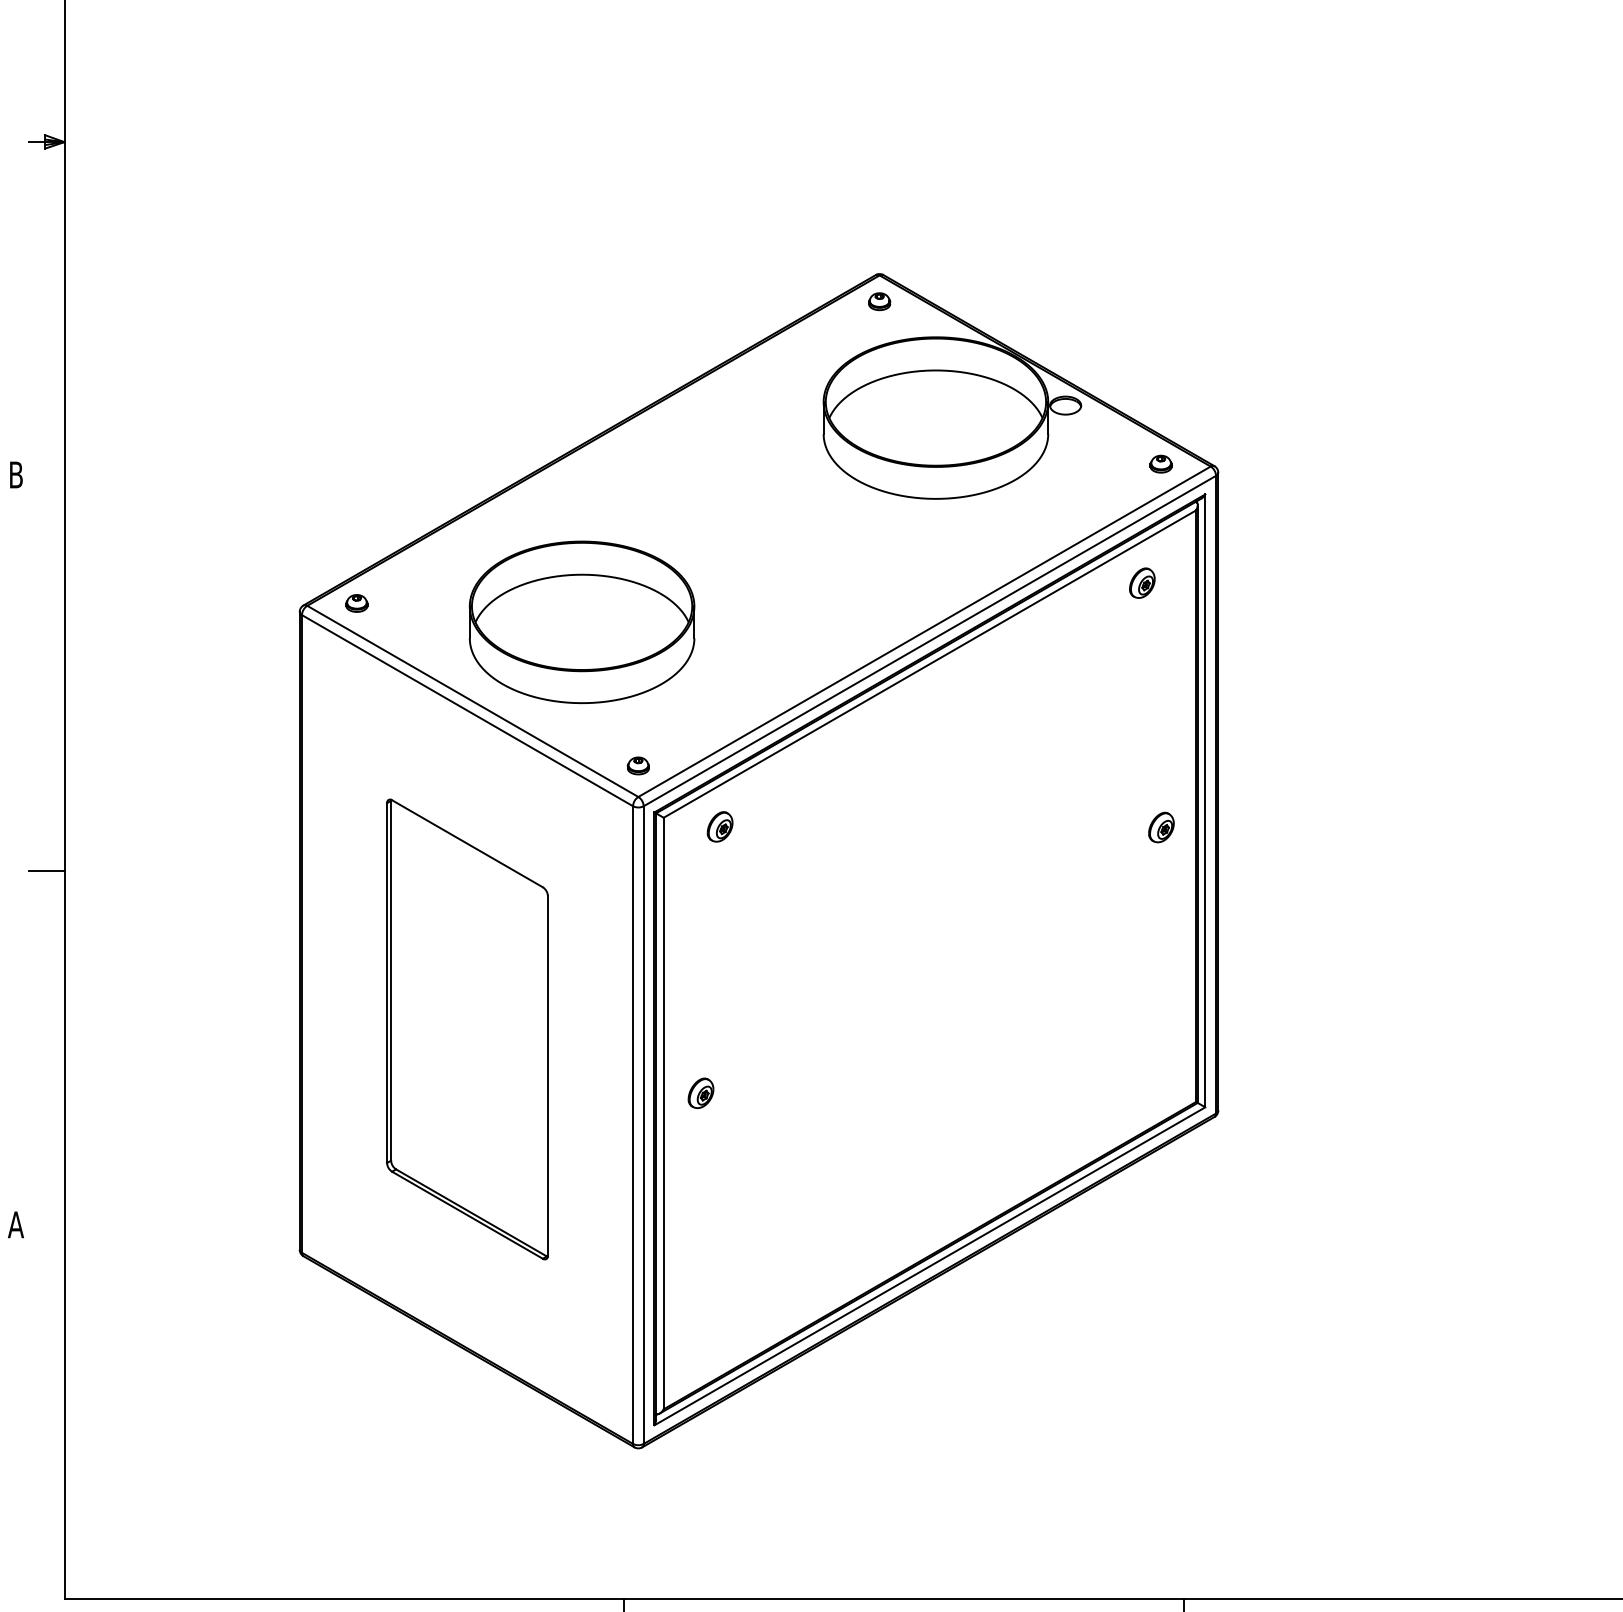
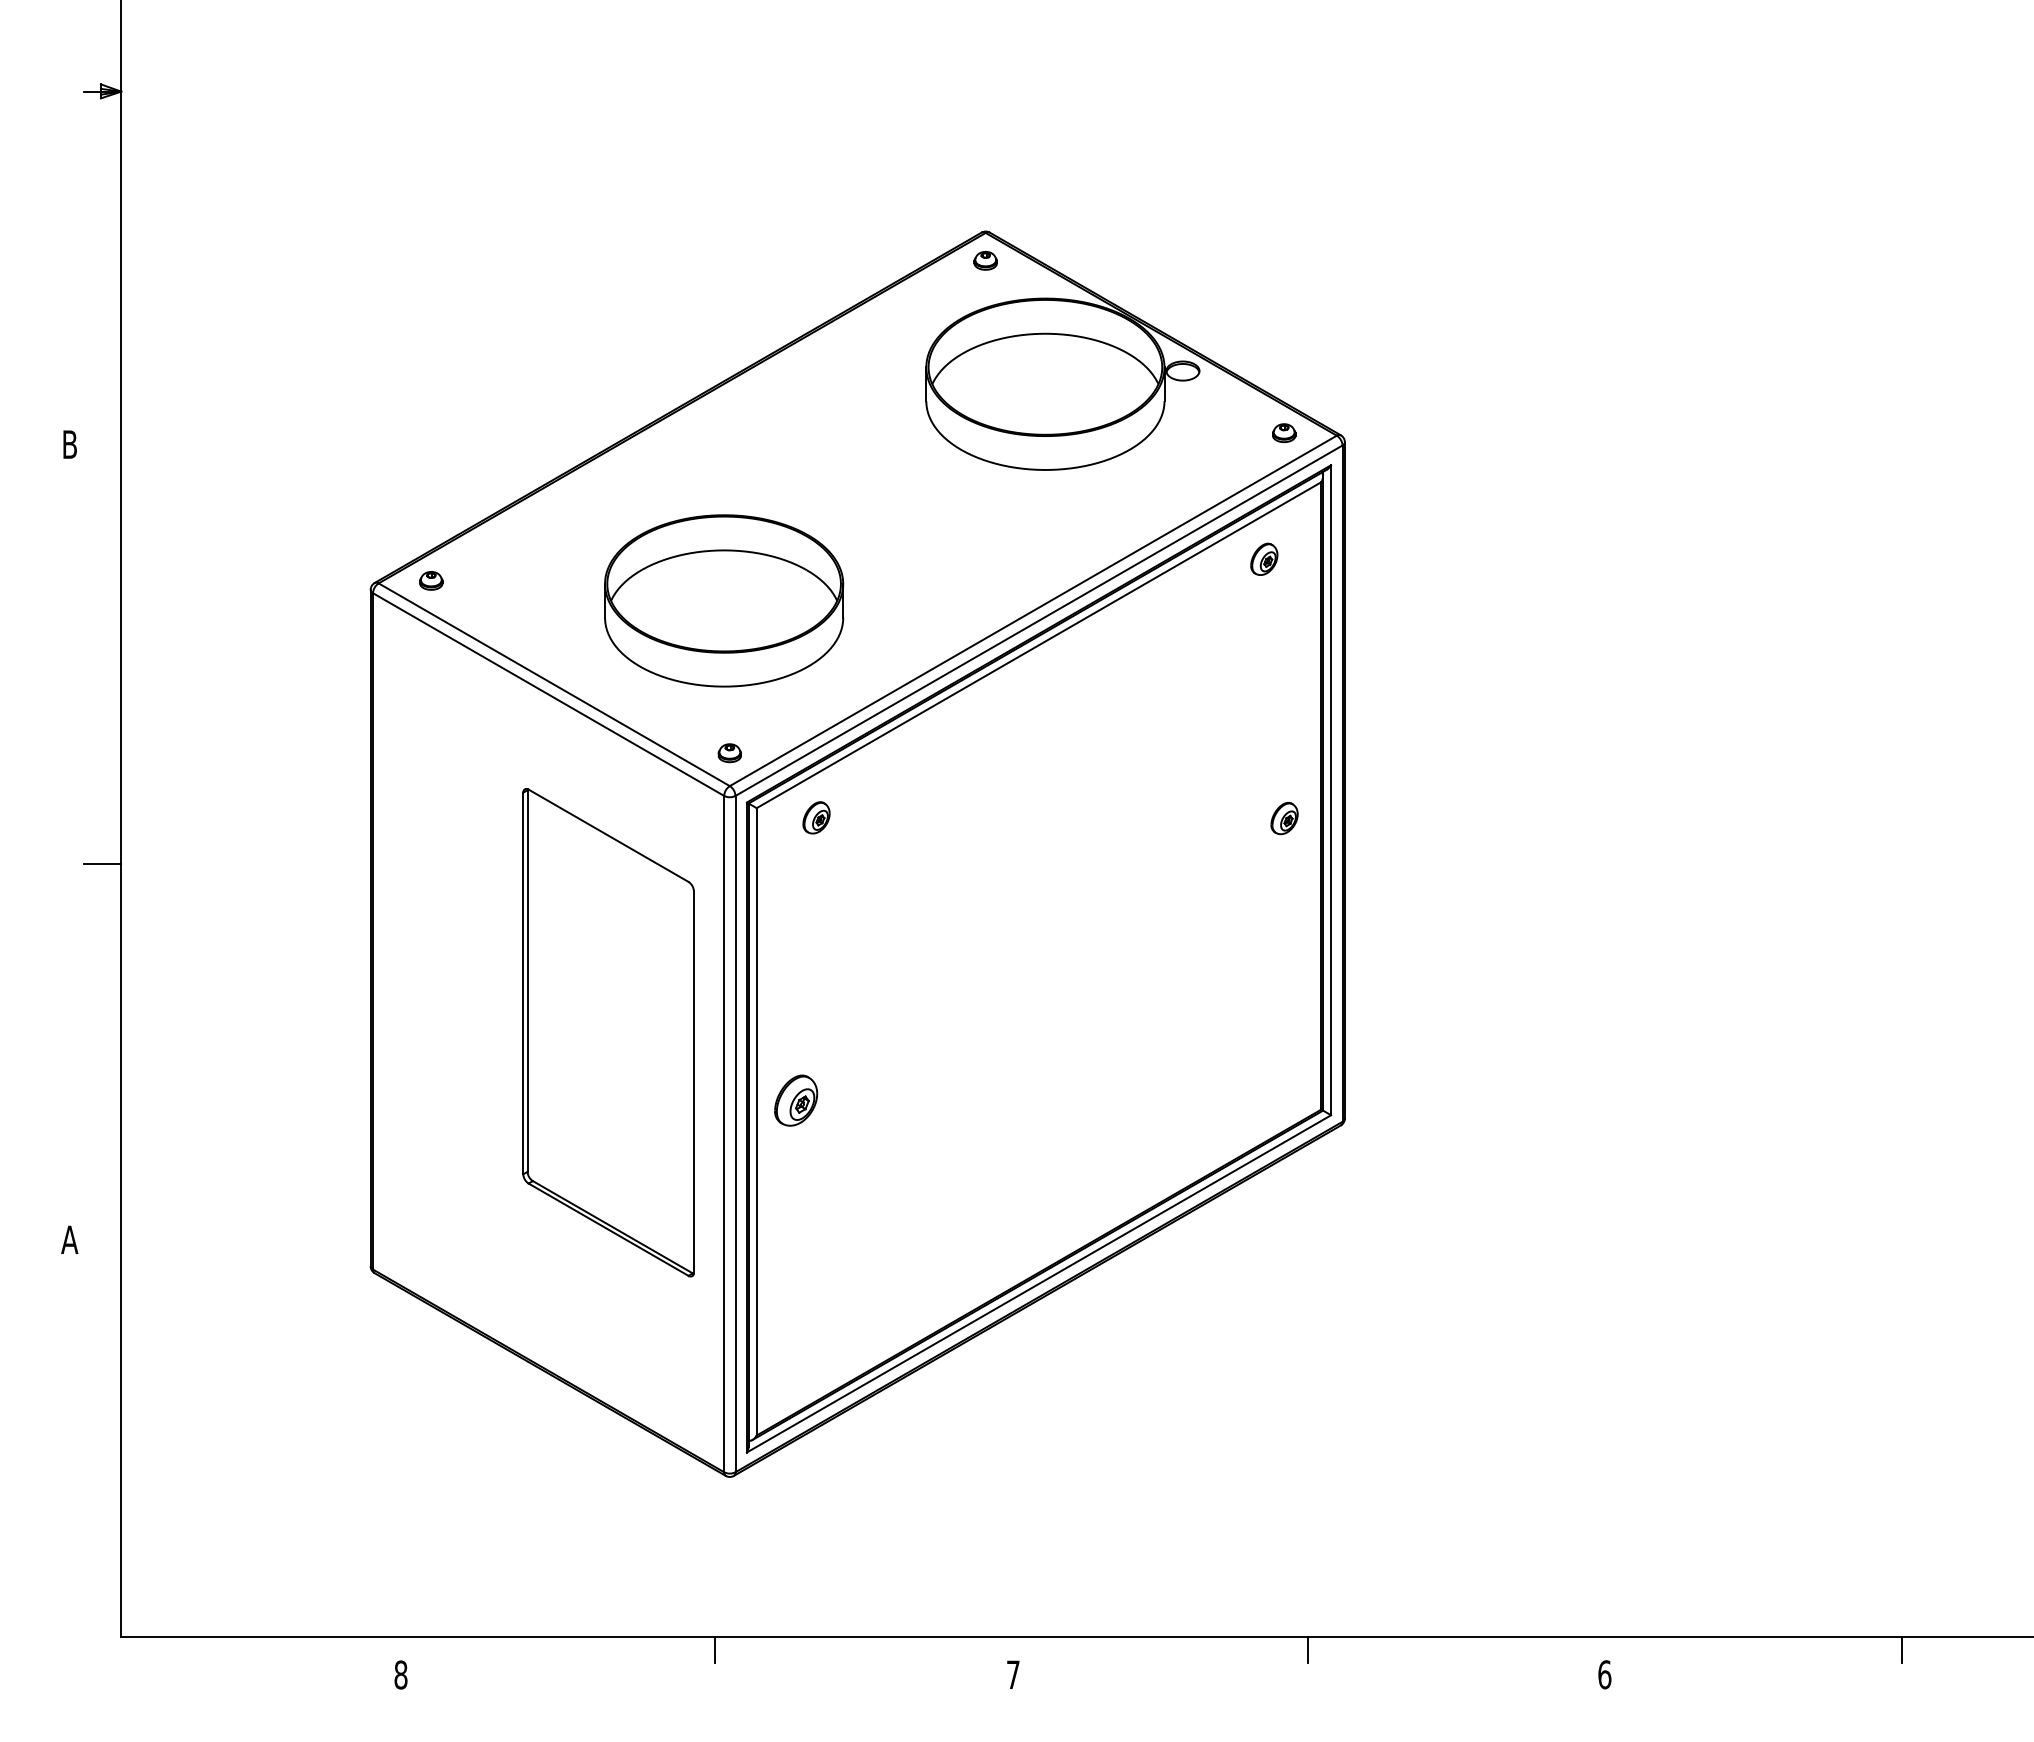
part: (582, 621) -> (724, 600), moved
part: (467, 1029) -> (608, 1032), moved
part: (701, 1092) -> (796, 1099), size x1.6

